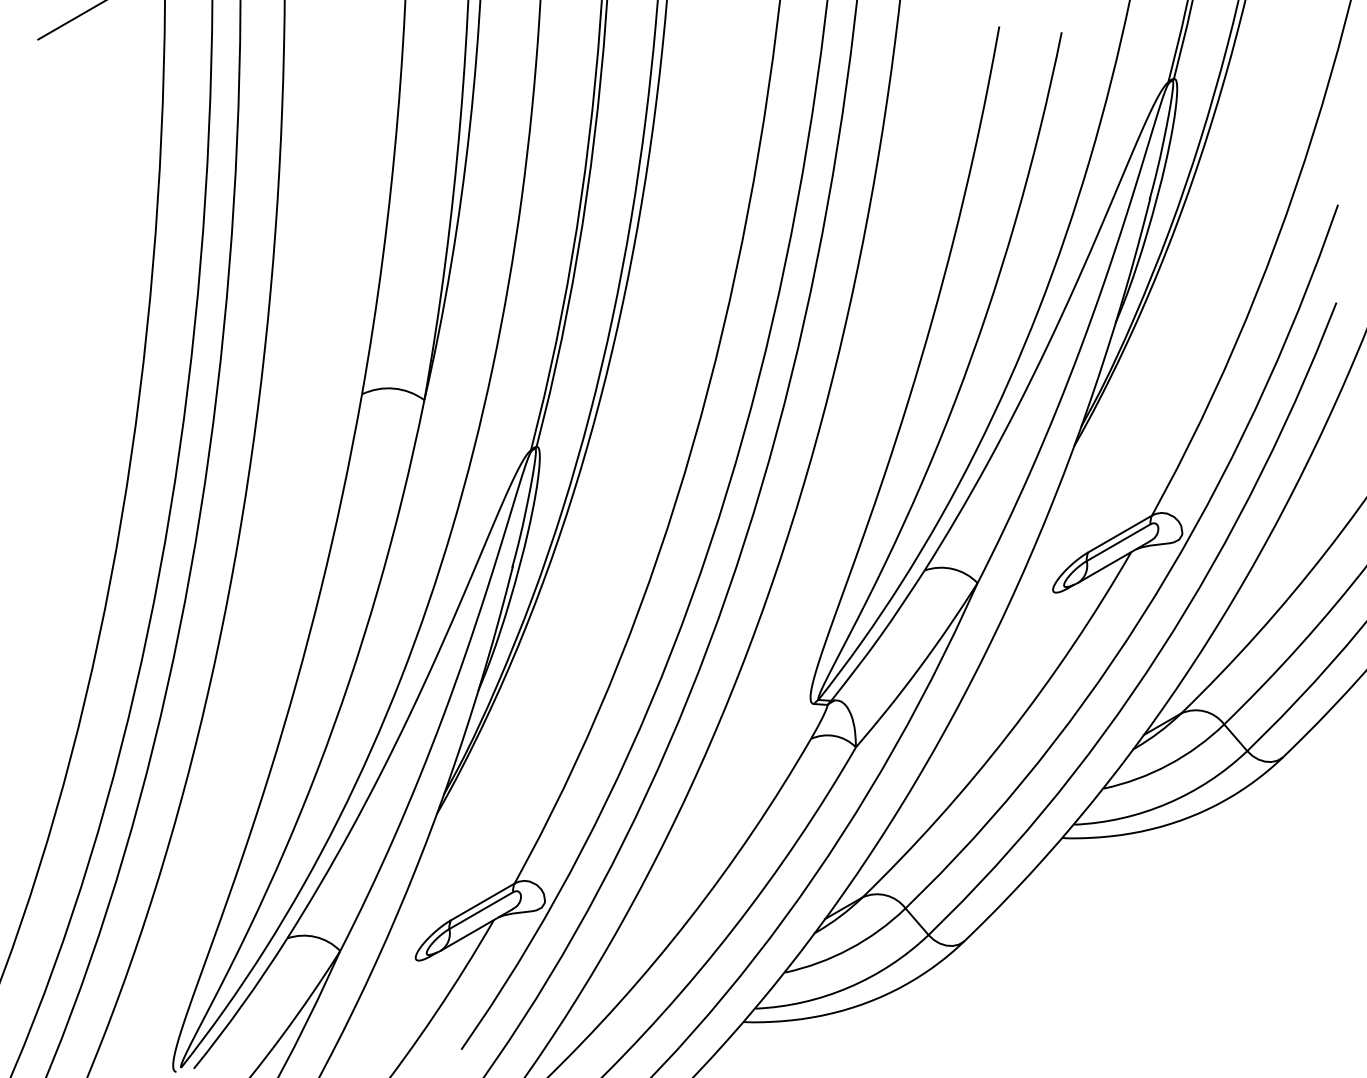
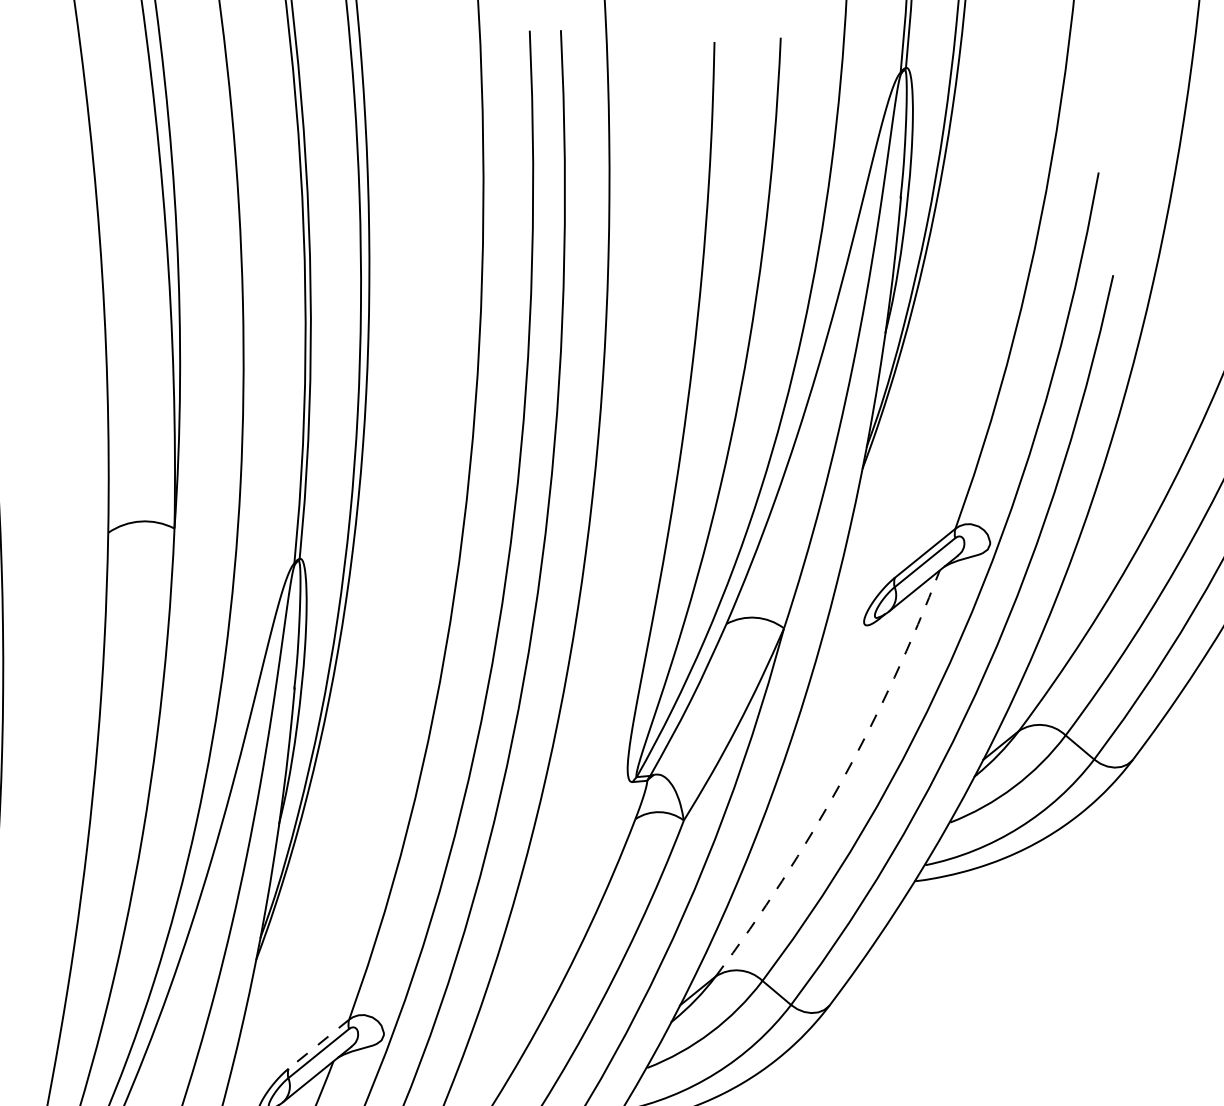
arc: (1008, 734) -> (841, 781), solid -> dashed
line: (482, 901) -> (318, 1043), solid -> dashed

